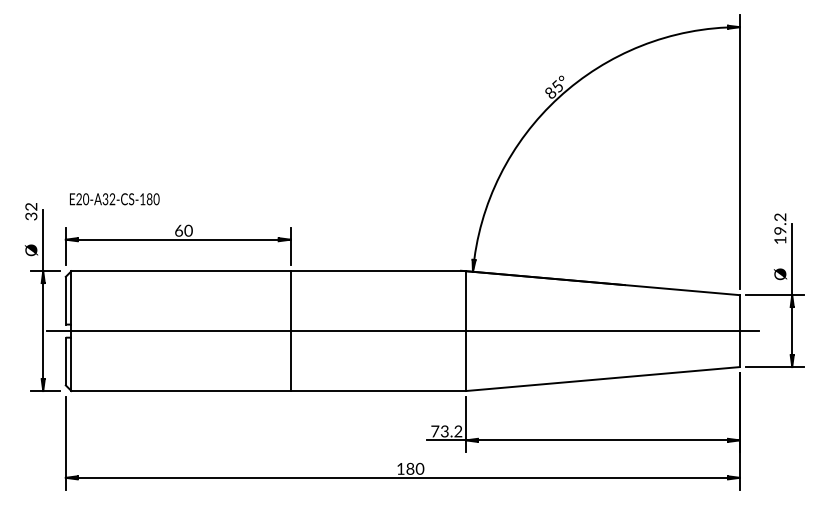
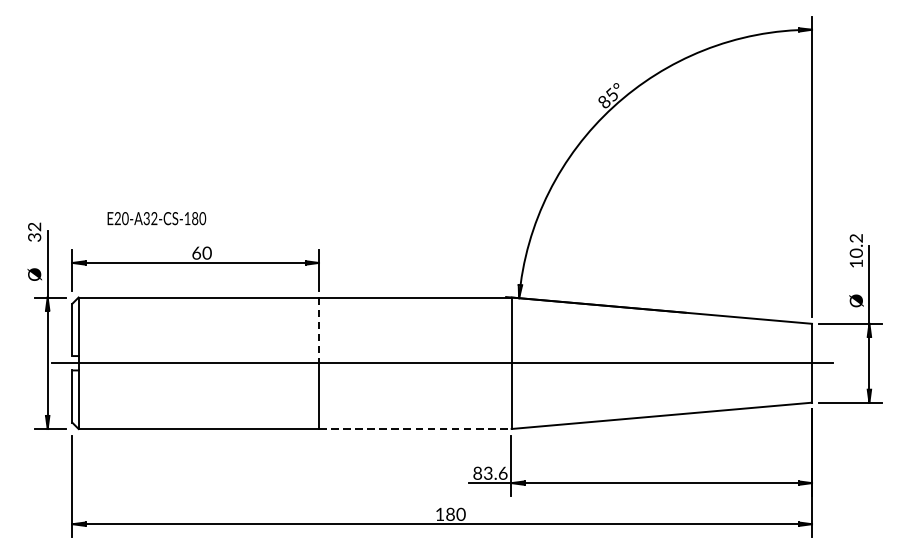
text: (114, 199) -> (156, 218), moved
text: (781, 230) -> (857, 252), 19.2 -> 10.2
line: (290, 301) -> (318, 330), solid -> dashed
line: (378, 391) -> (415, 429), solid -> dashed
text: (446, 431) -> (490, 473), 73.2 -> 83.6

